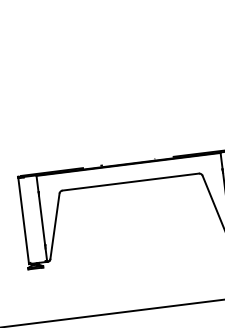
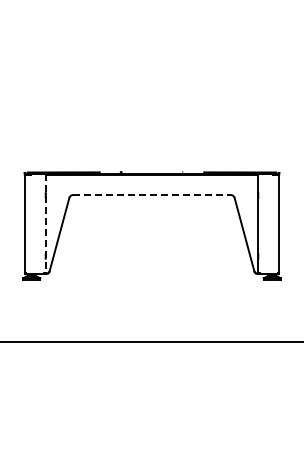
line: (131, 182) -> (152, 195), solid -> dashed
line: (41, 218) -> (45, 223), solid -> dashed

